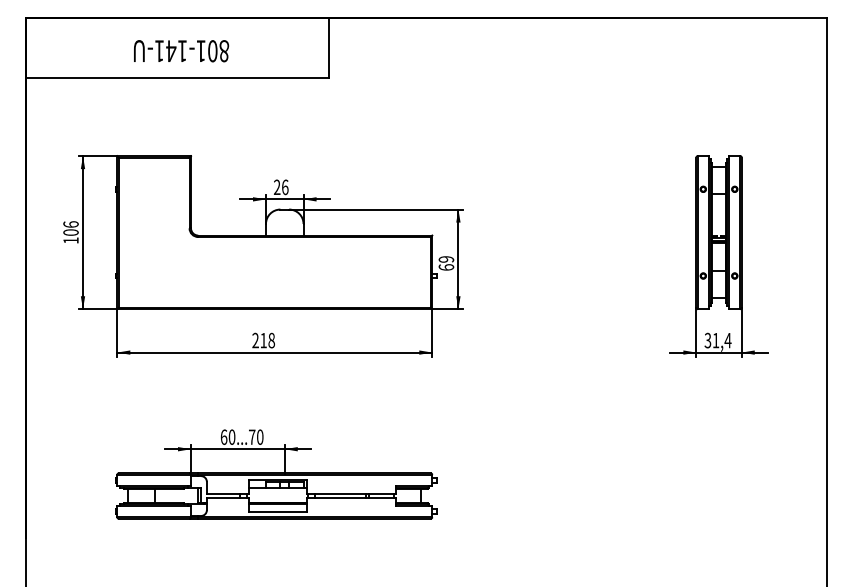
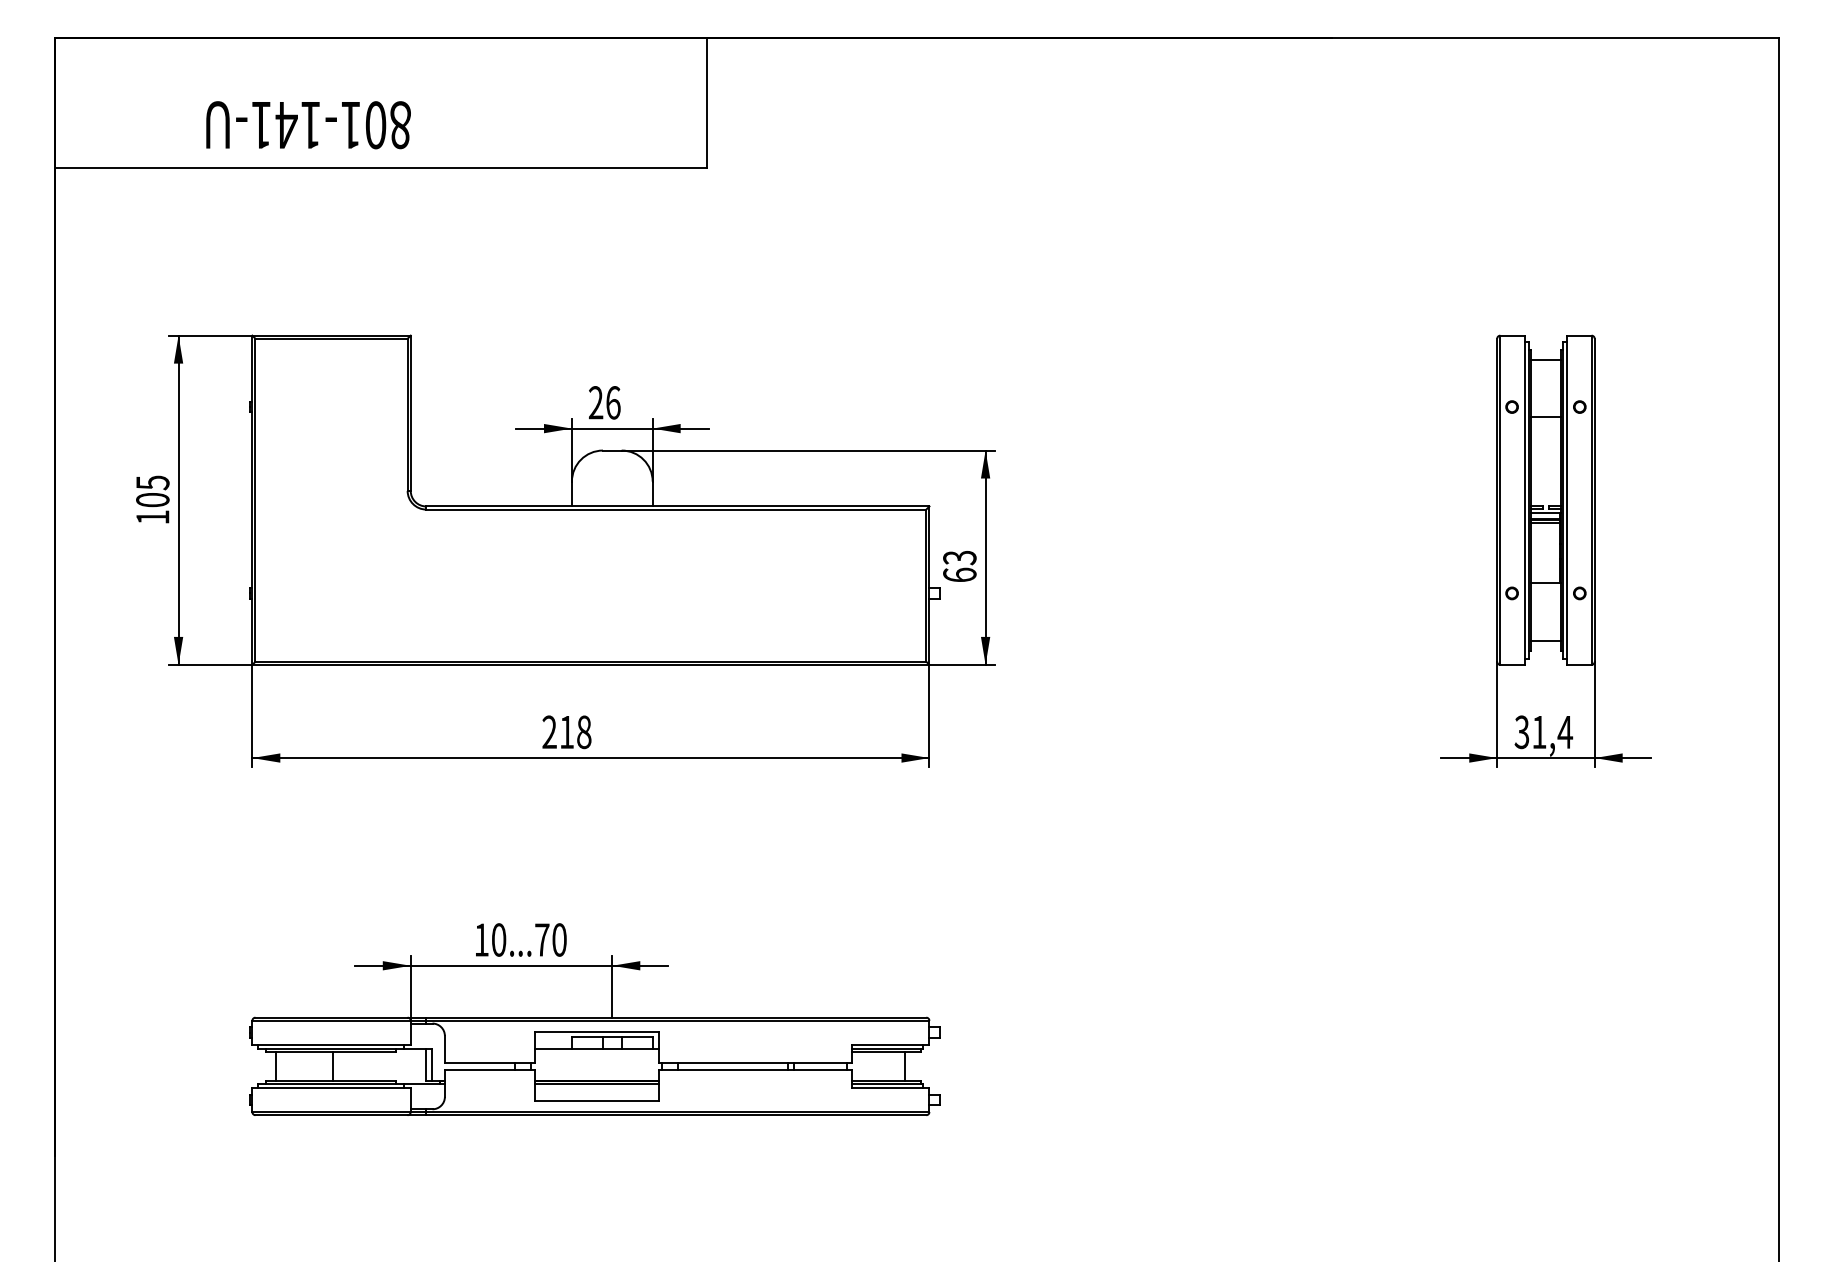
text: (181, 51) -> (308, 125), moved
text: (70, 224) -> (151, 482), 106 -> 105
text: (446, 259) -> (959, 557), 69 -> 63
text: (223, 436) -> (480, 938), 60...70 -> 10...70

